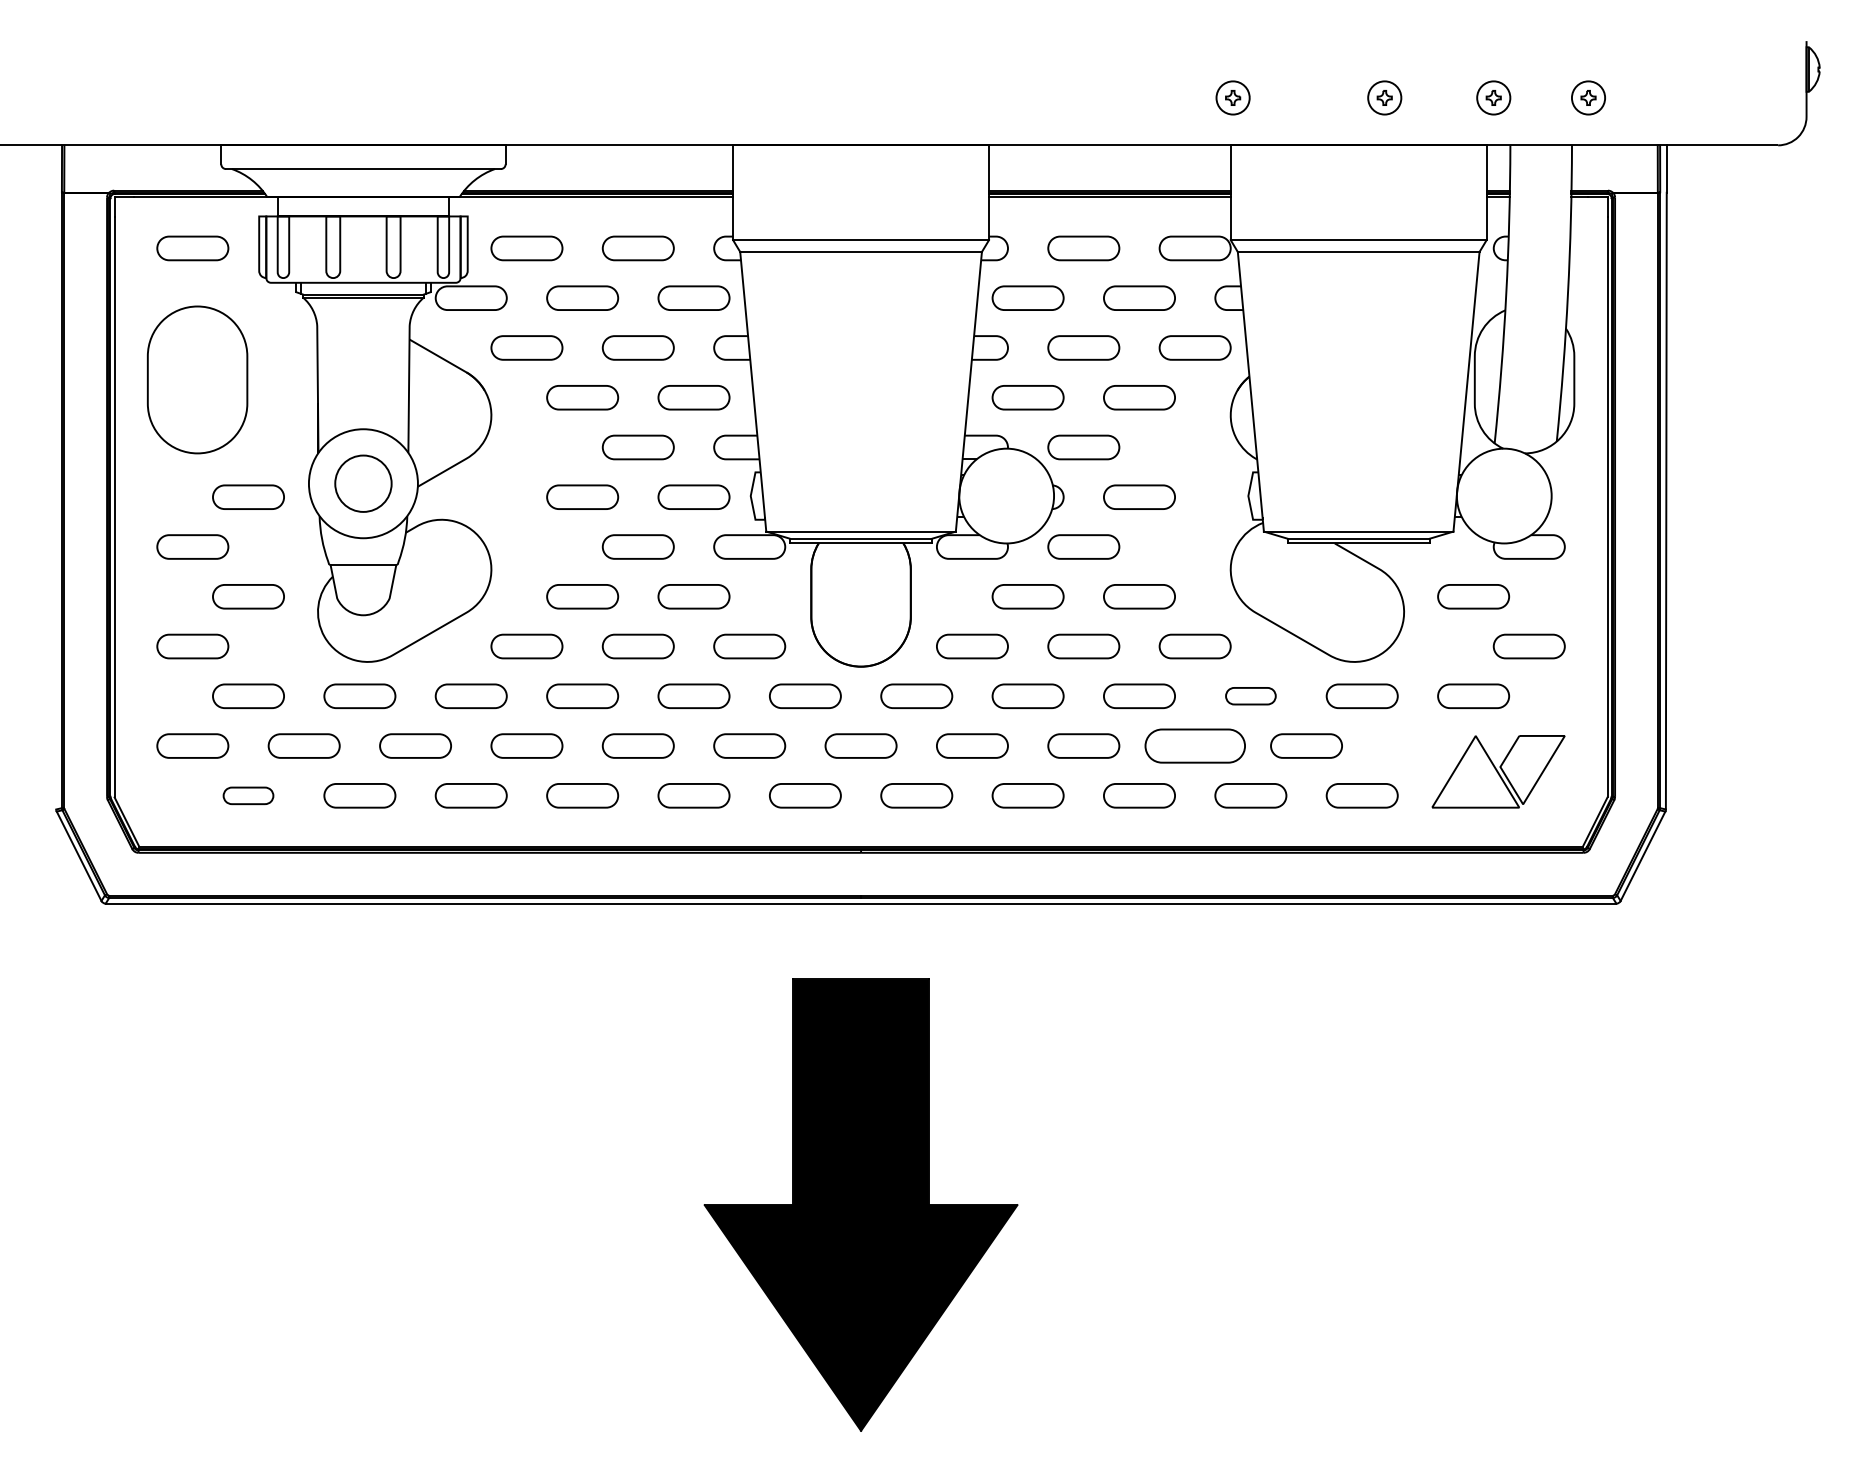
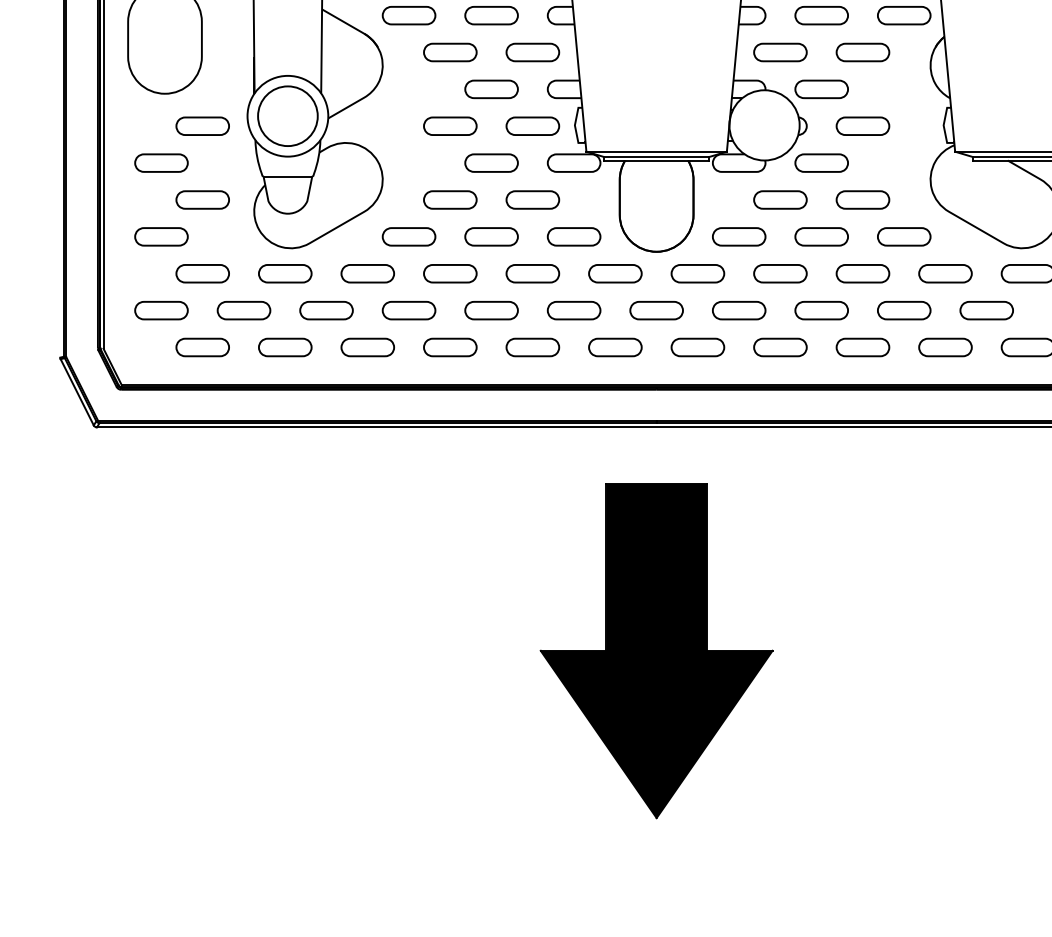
circle: (363, 483) -> (287, 116), size x1.43
part: (1250, 695) -> (945, 273), size x1.43
part: (1194, 745) -> (903, 310), size x0.71
part: (248, 795) -> (202, 347), size x1.43

